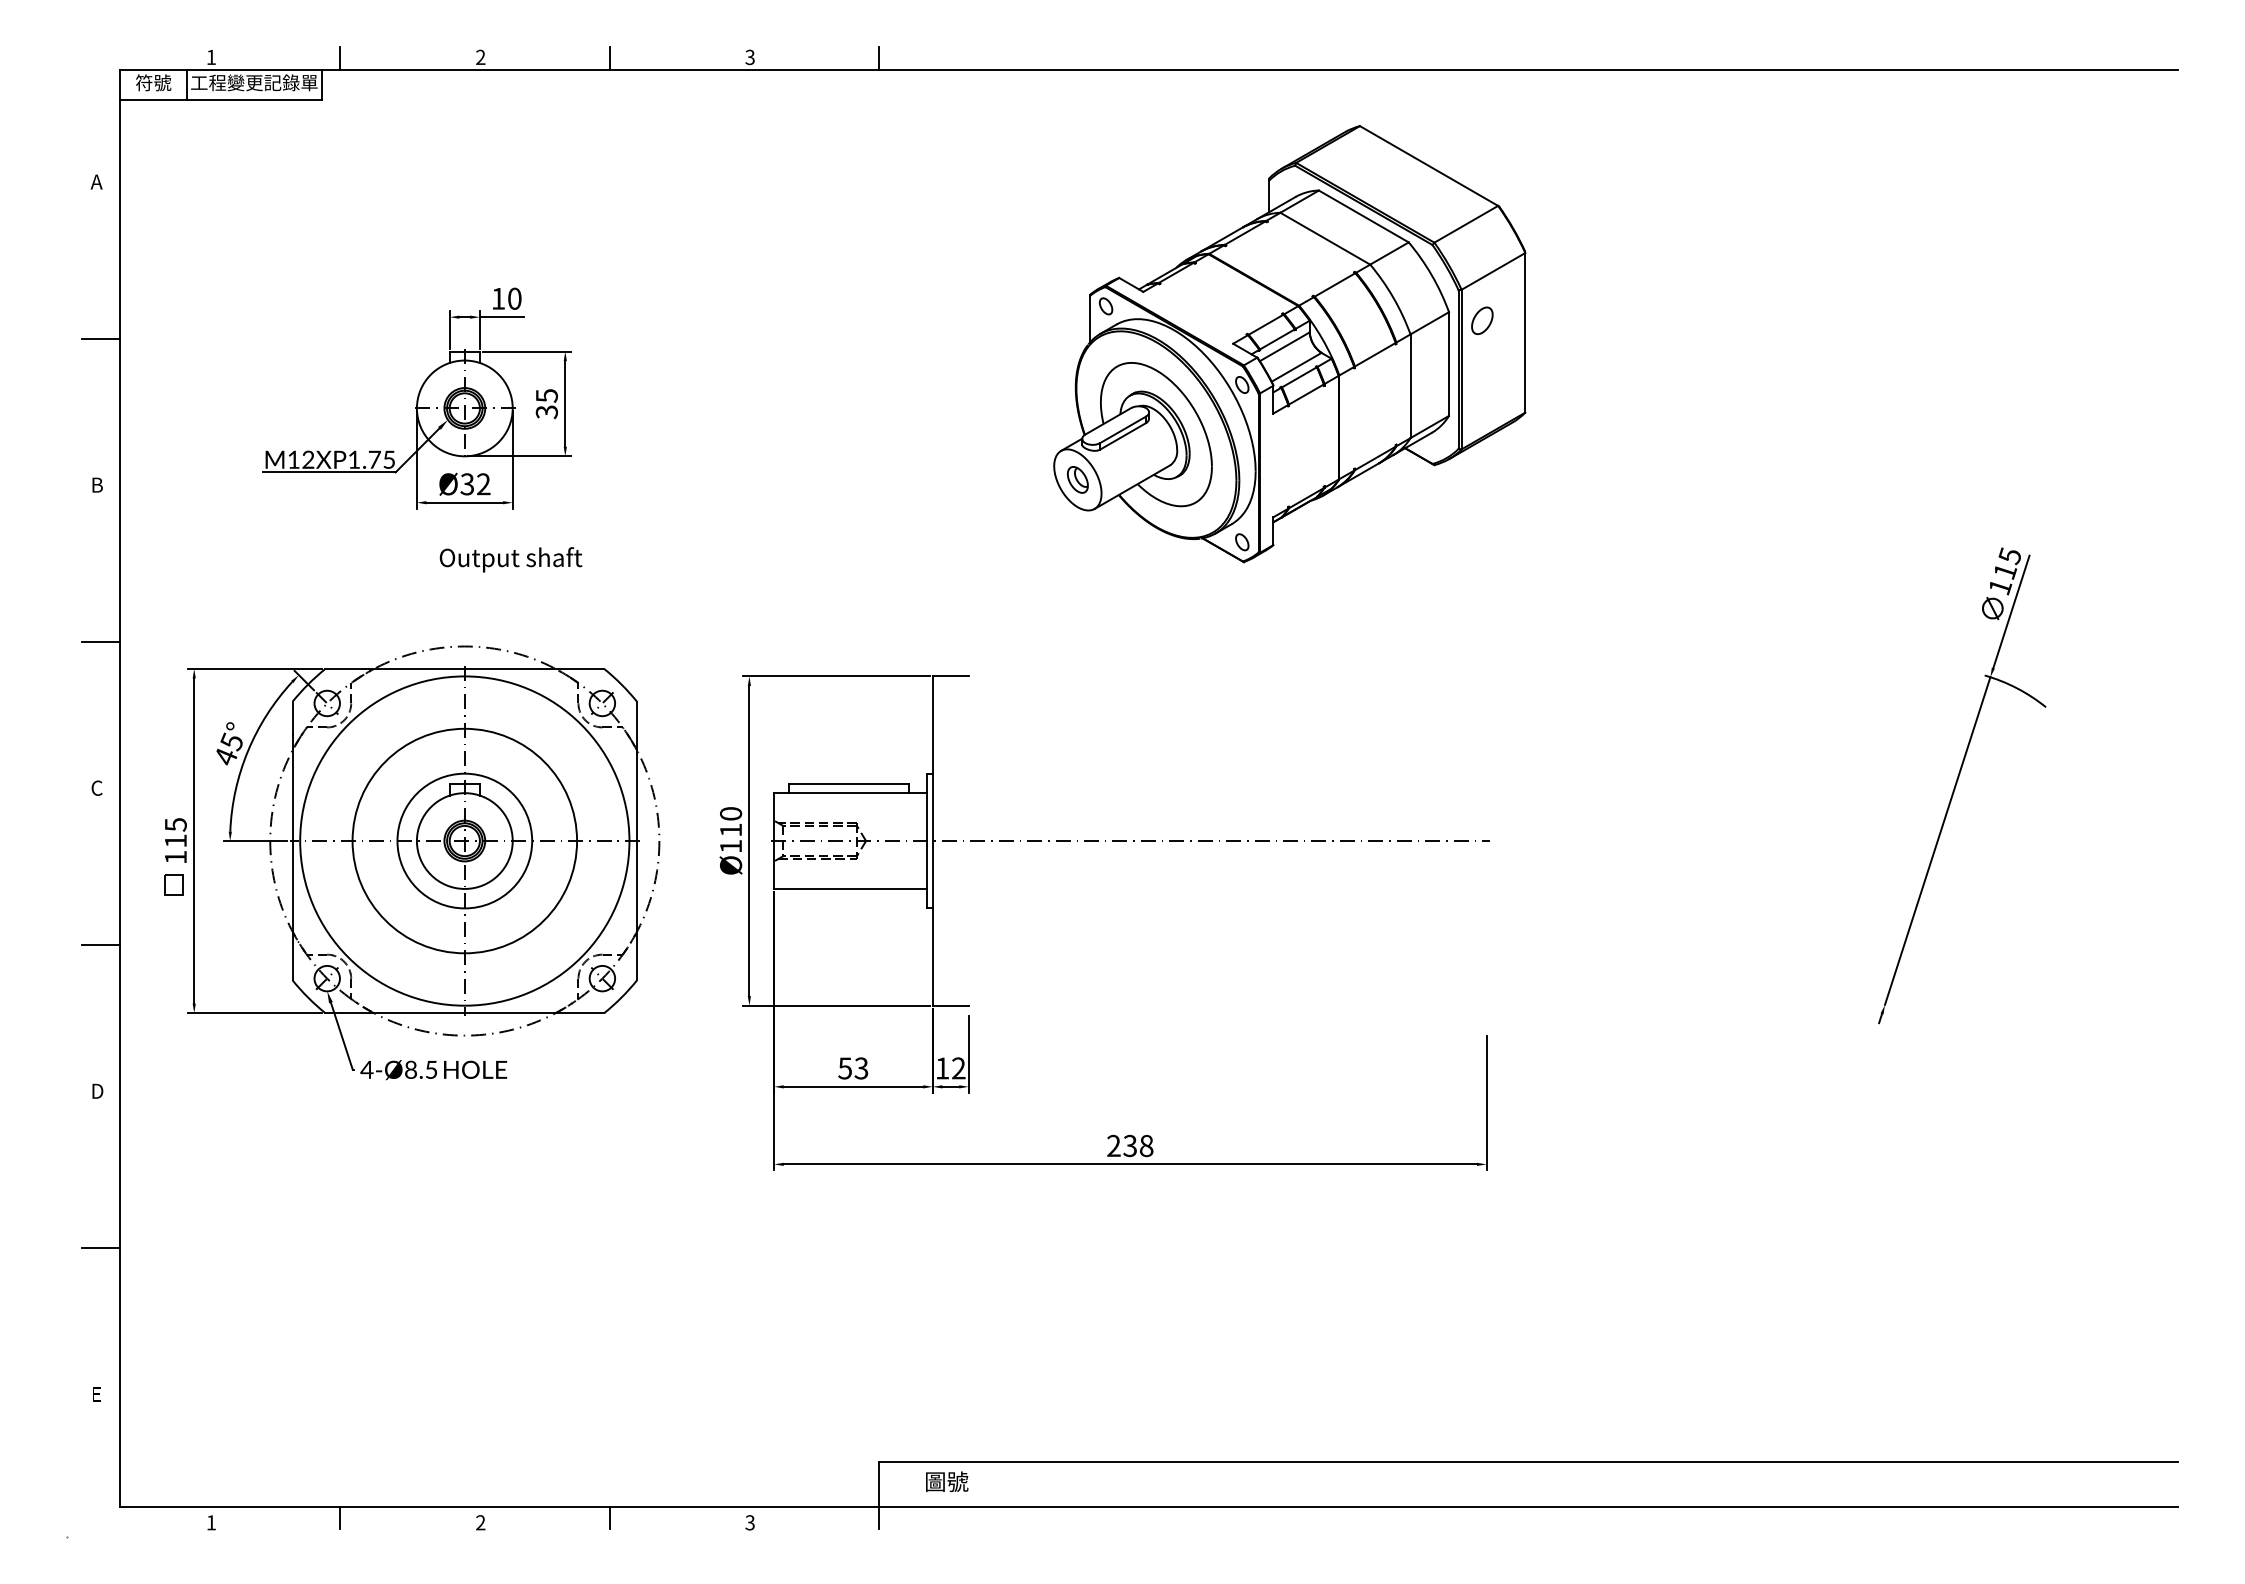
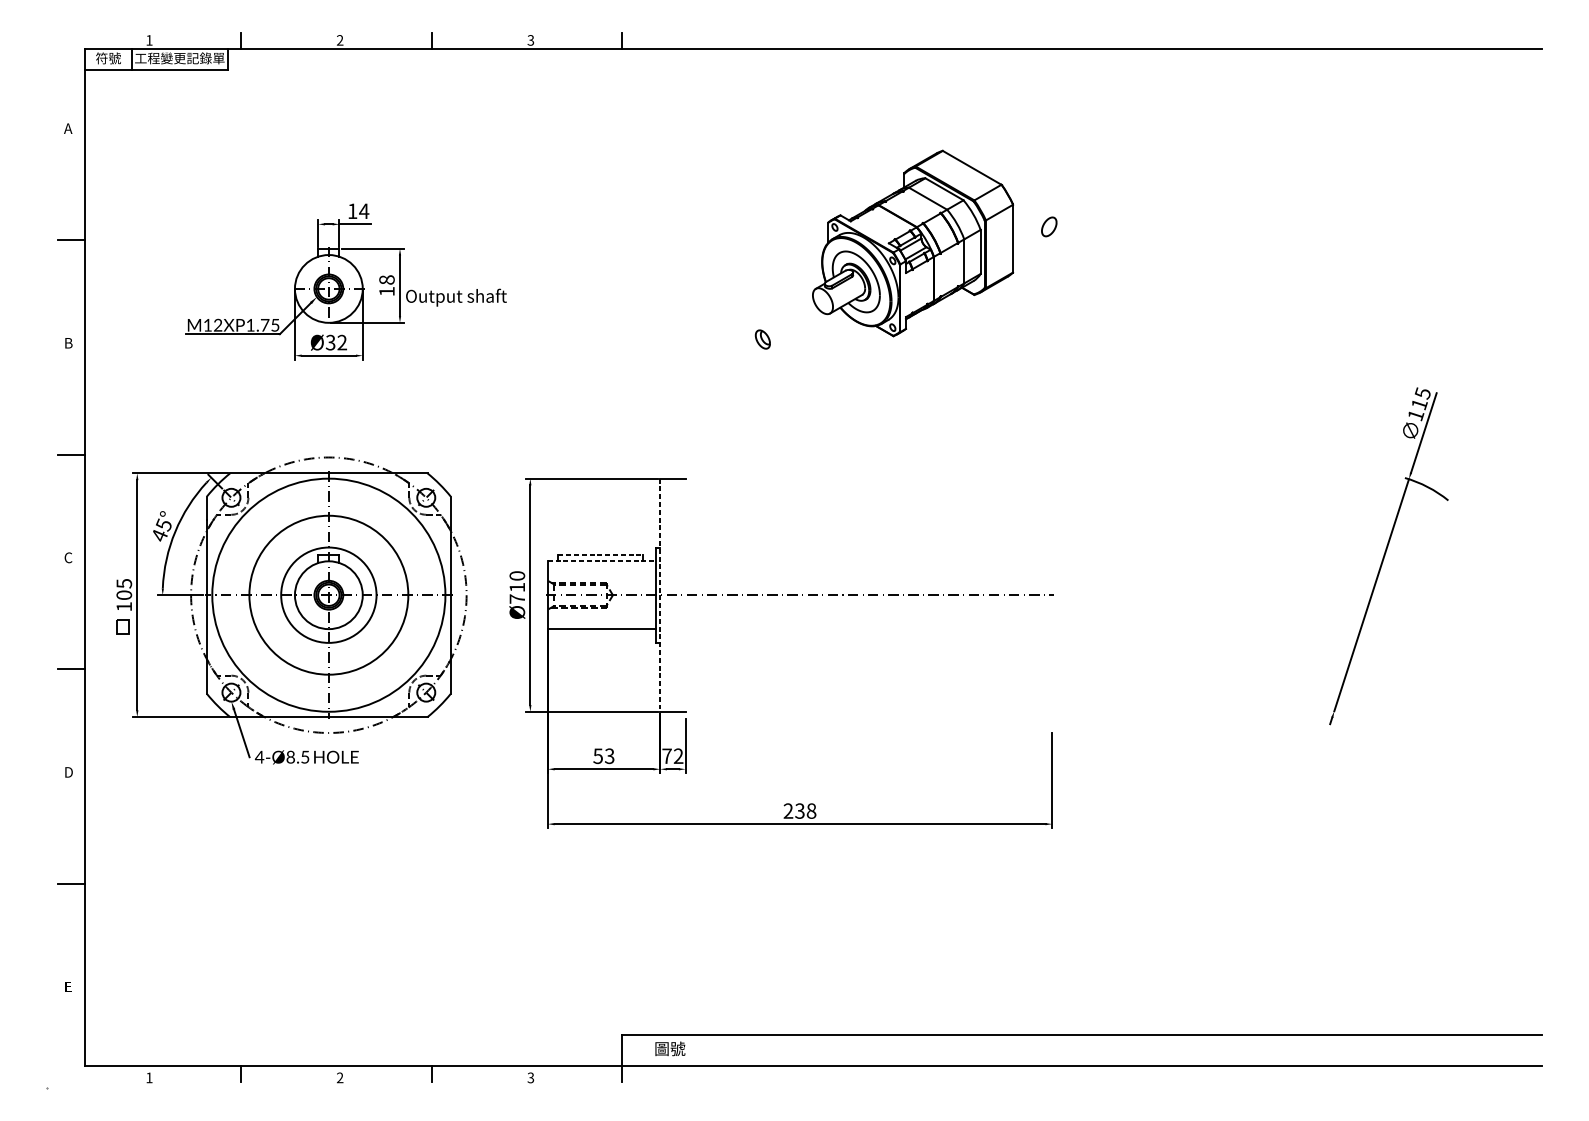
text: (514, 298) -> (364, 211), 10 -> 14
part: (1289, 344) -> (912, 243), size x0.6
text: (546, 404) -> (386, 286), 35 -> 18
text: (510, 559) -> (456, 297), moved
line: (849, 784) -> (601, 555), solid -> dashed
line: (851, 793) -> (602, 561), solid -> dashed
text: (175, 840) -> (124, 594), 115 -> 105
line: (932, 841) -> (659, 595), solid -> dashed
text: (730, 846) -> (516, 599), Ø110 -> Ø710
text: (942, 1068) -> (667, 756), 12 -> 72

